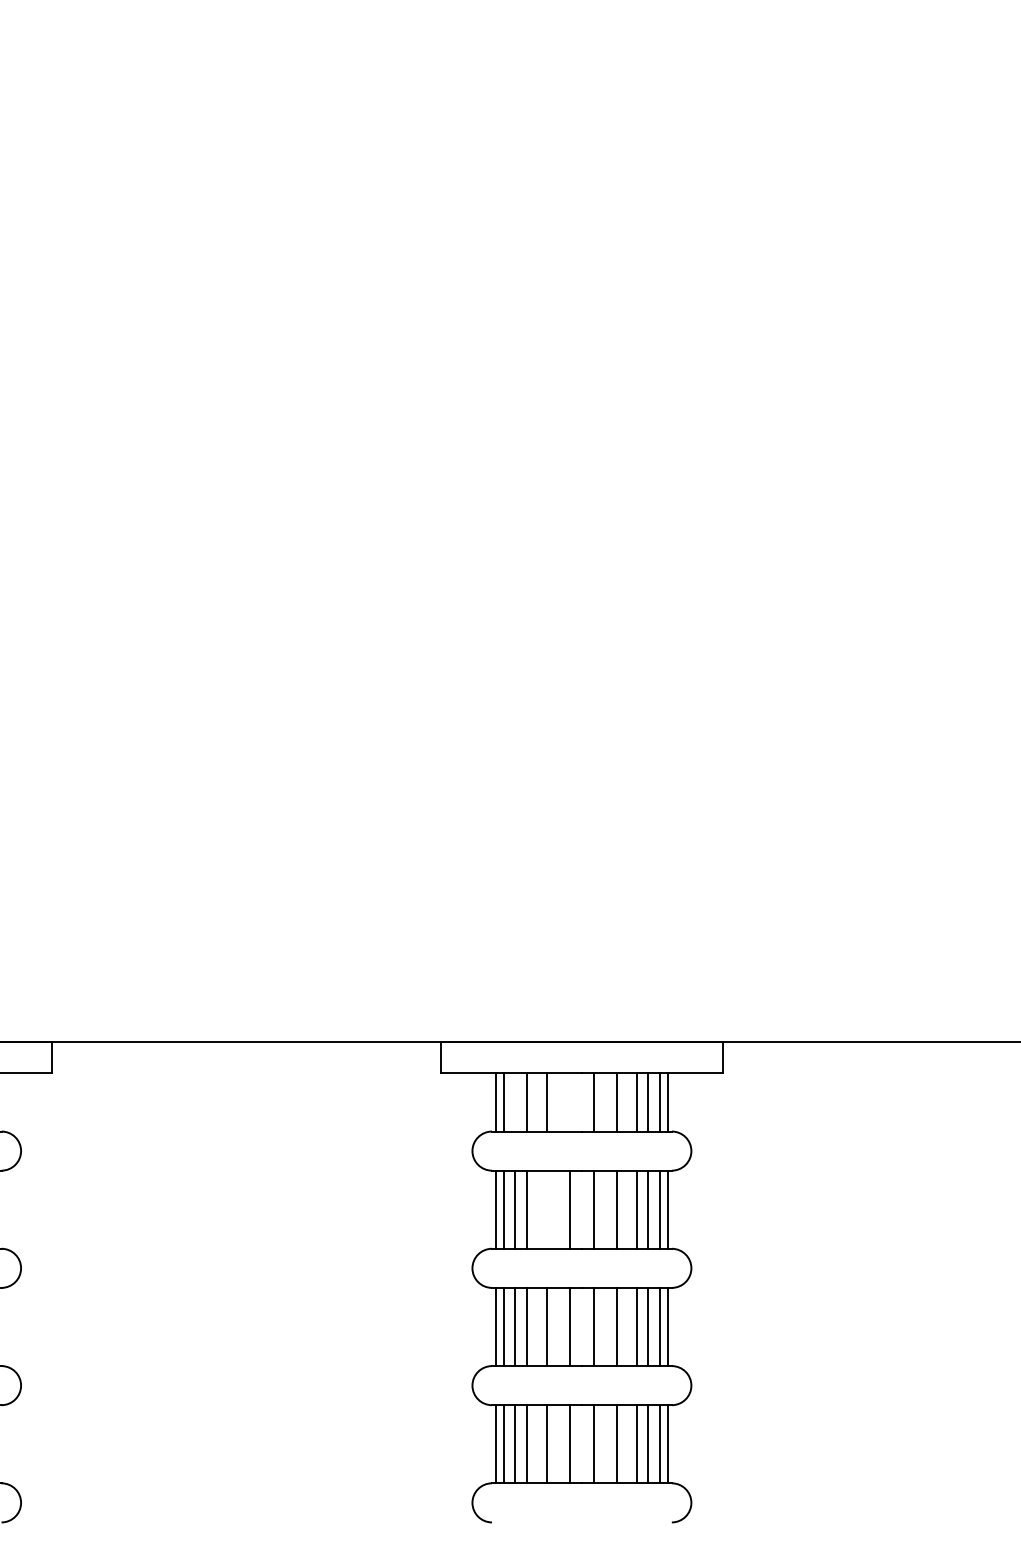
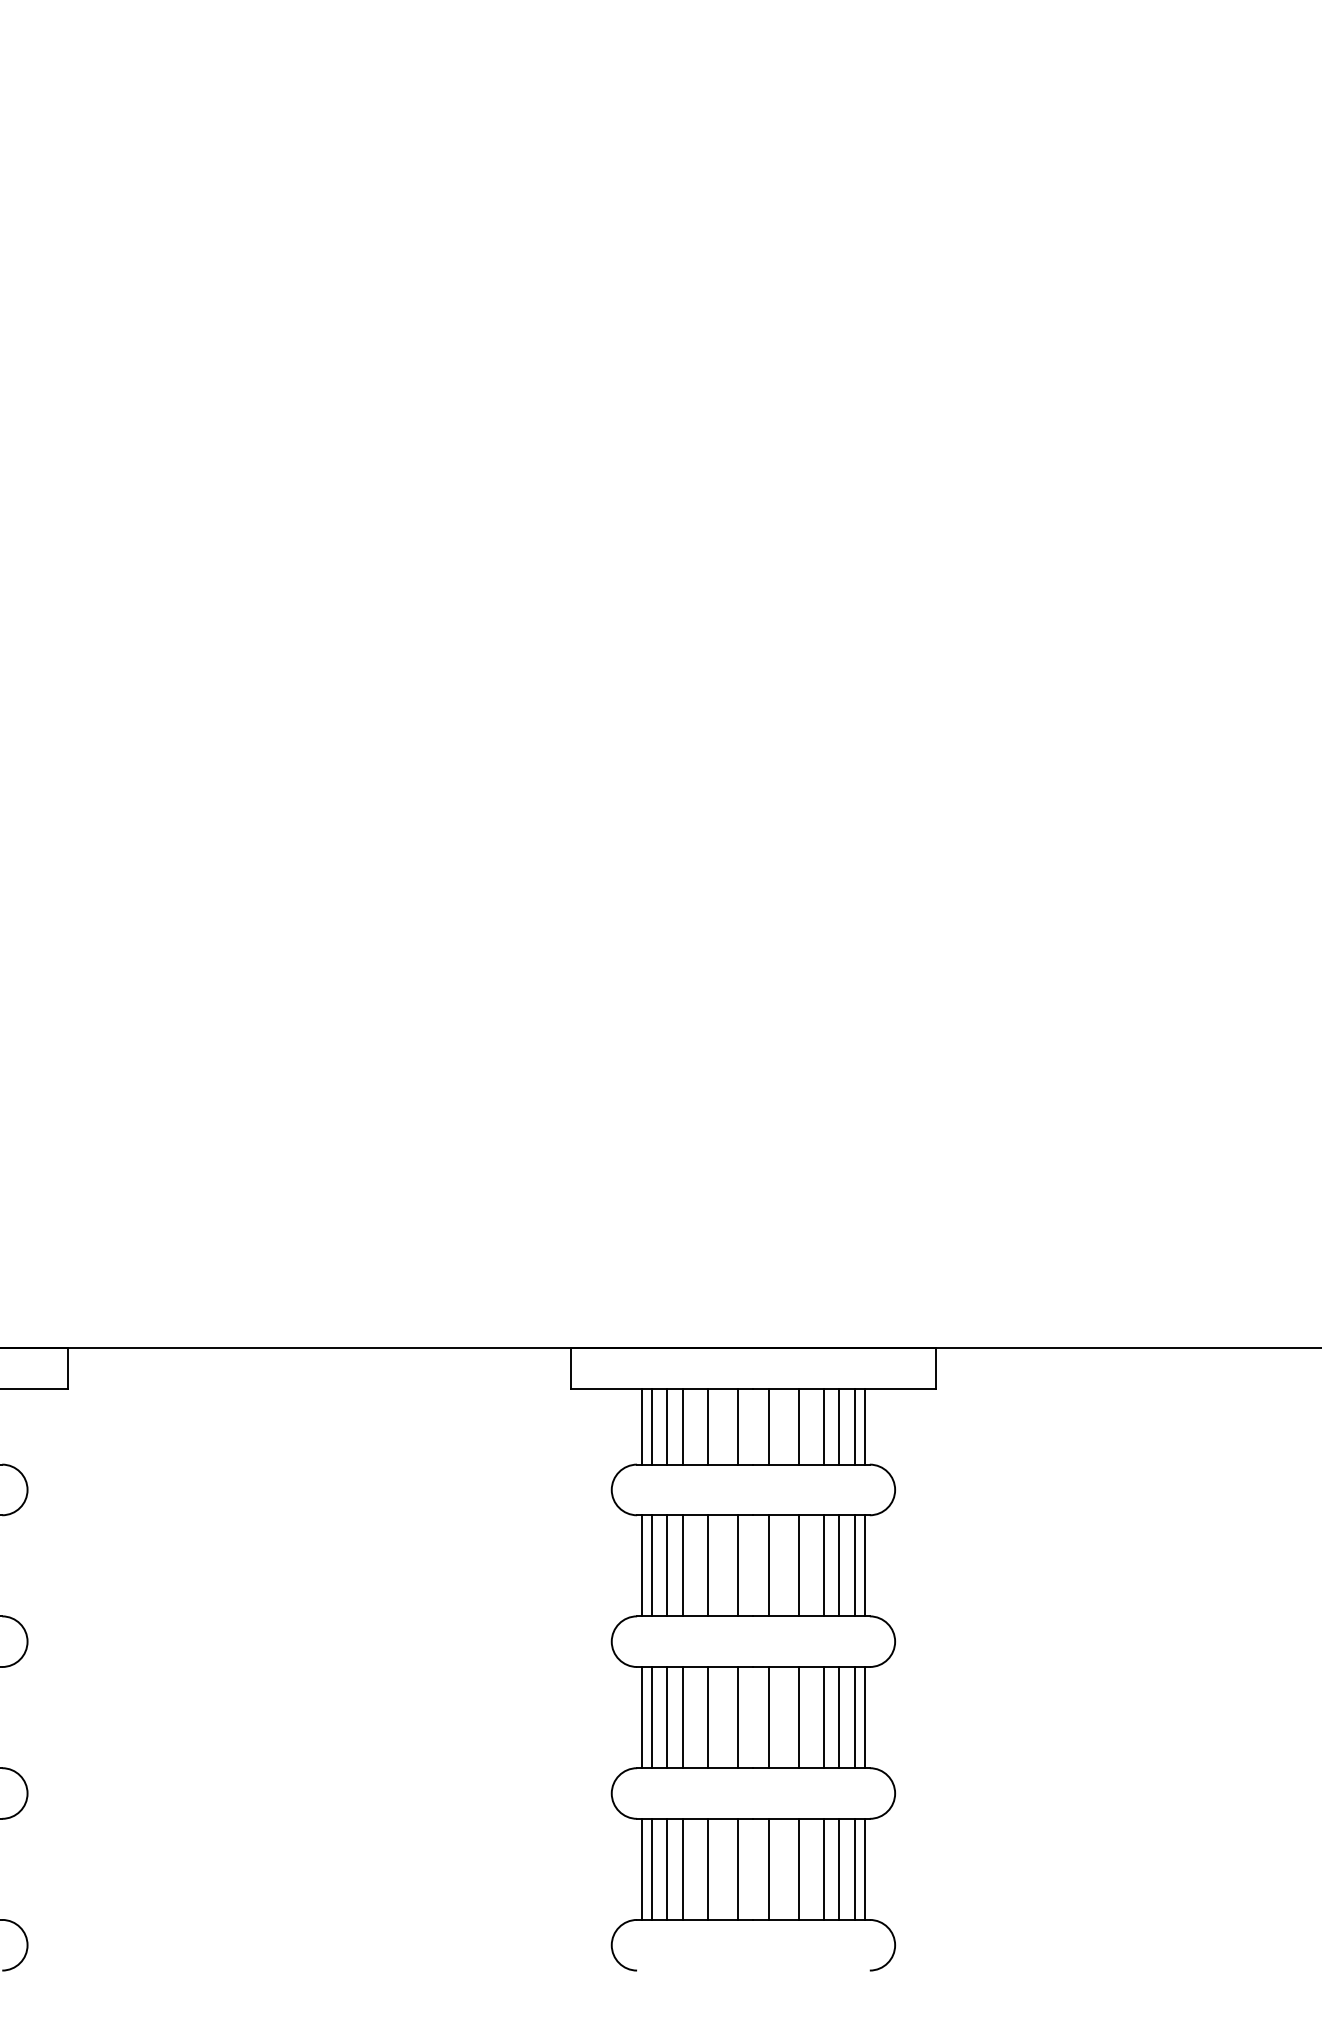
line: (515, 1102) -> (667, 1426), added
line: (570, 1102) -> (738, 1426), added
line: (546, 1209) -> (707, 1565), added

